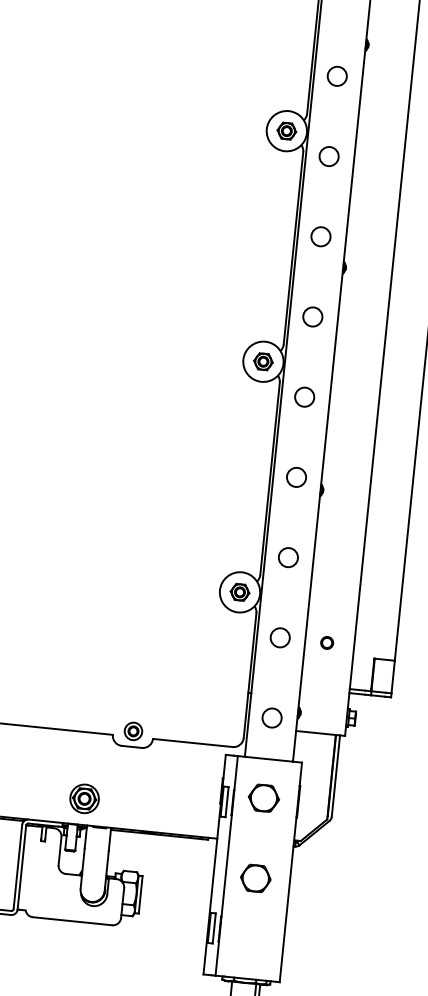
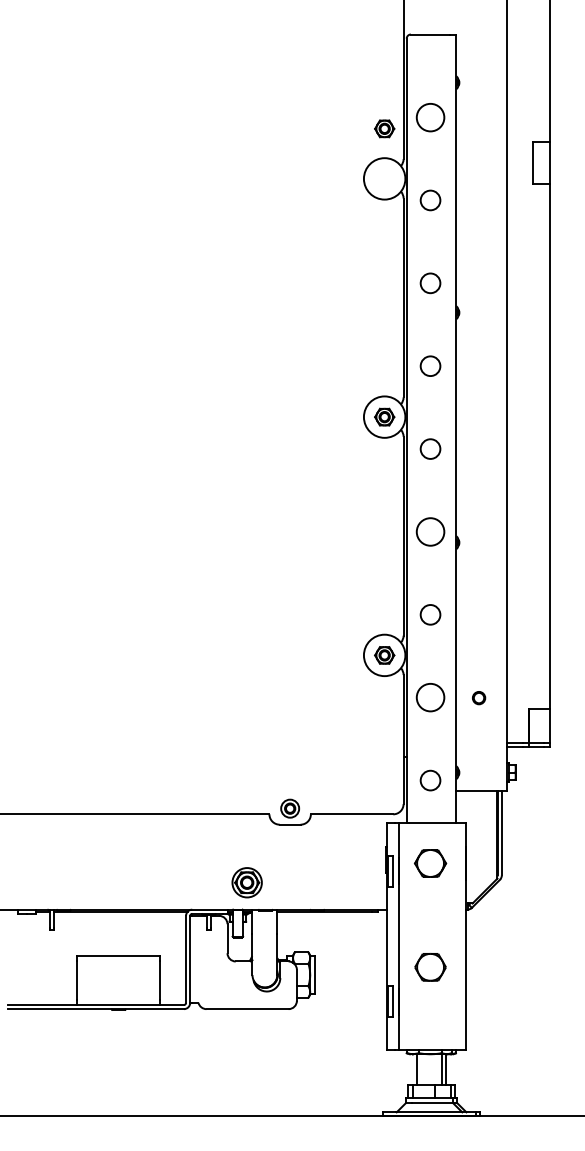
circle: (337, 76) -> (430, 117), size x1.4
part: (286, 130) -> (384, 128), moved
circle: (296, 476) -> (430, 531), size x1.4
circle: (280, 637) -> (430, 697), size x1.4
part: (255, 878) -> (430, 967), moved

